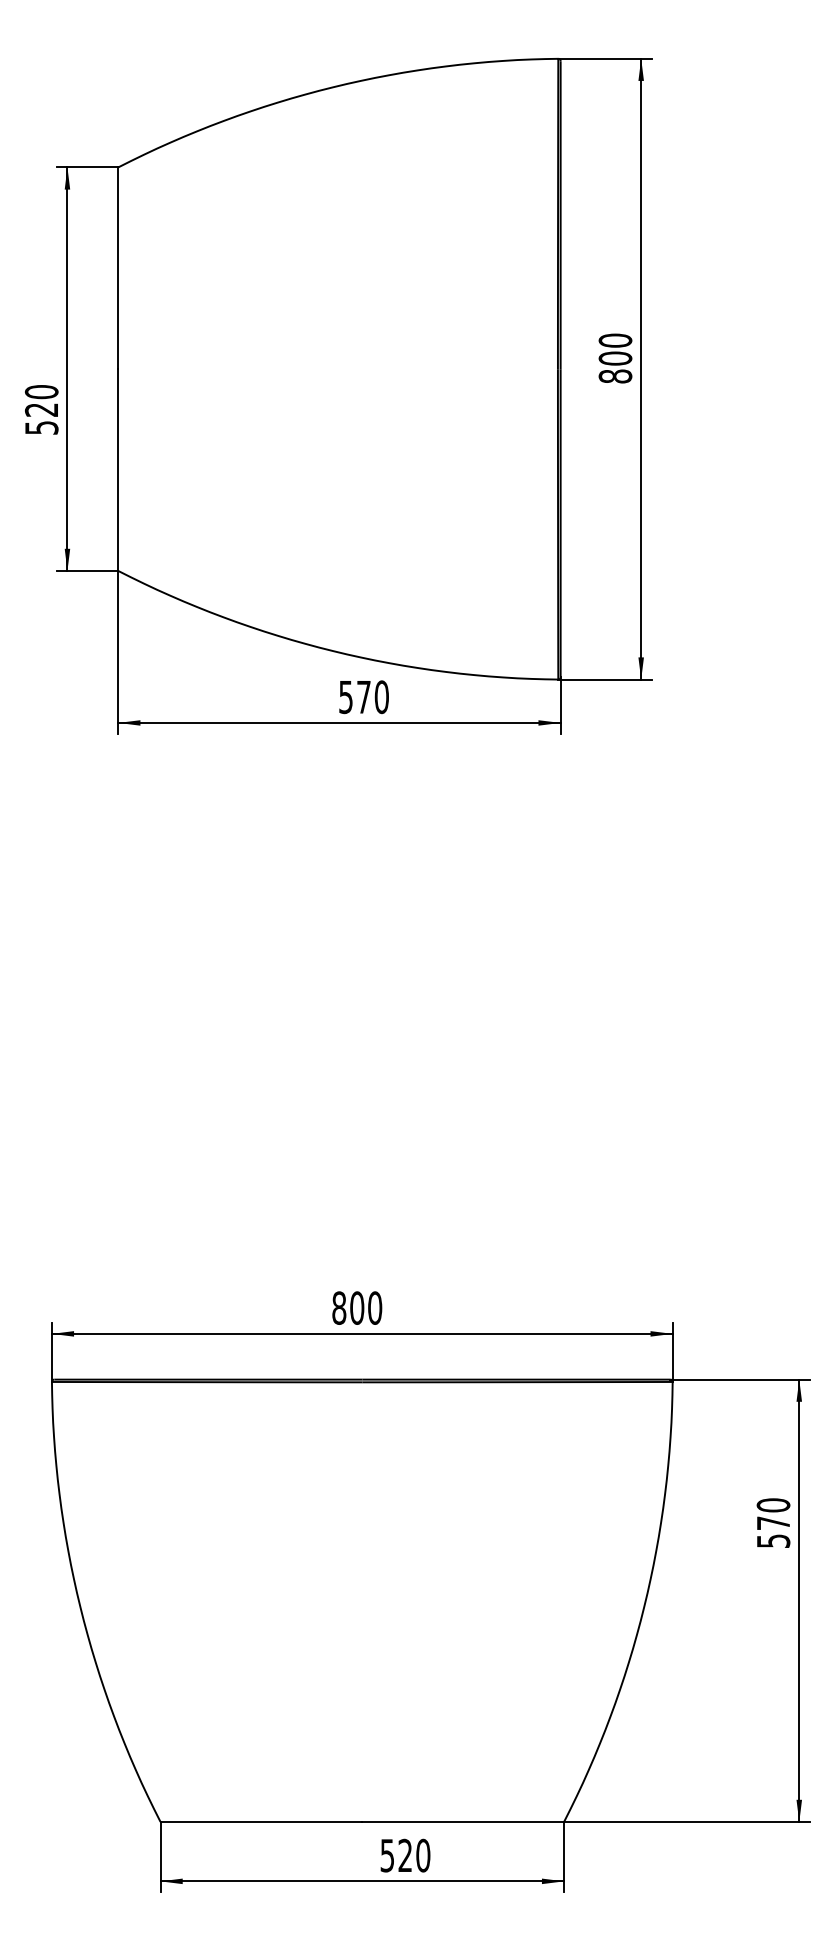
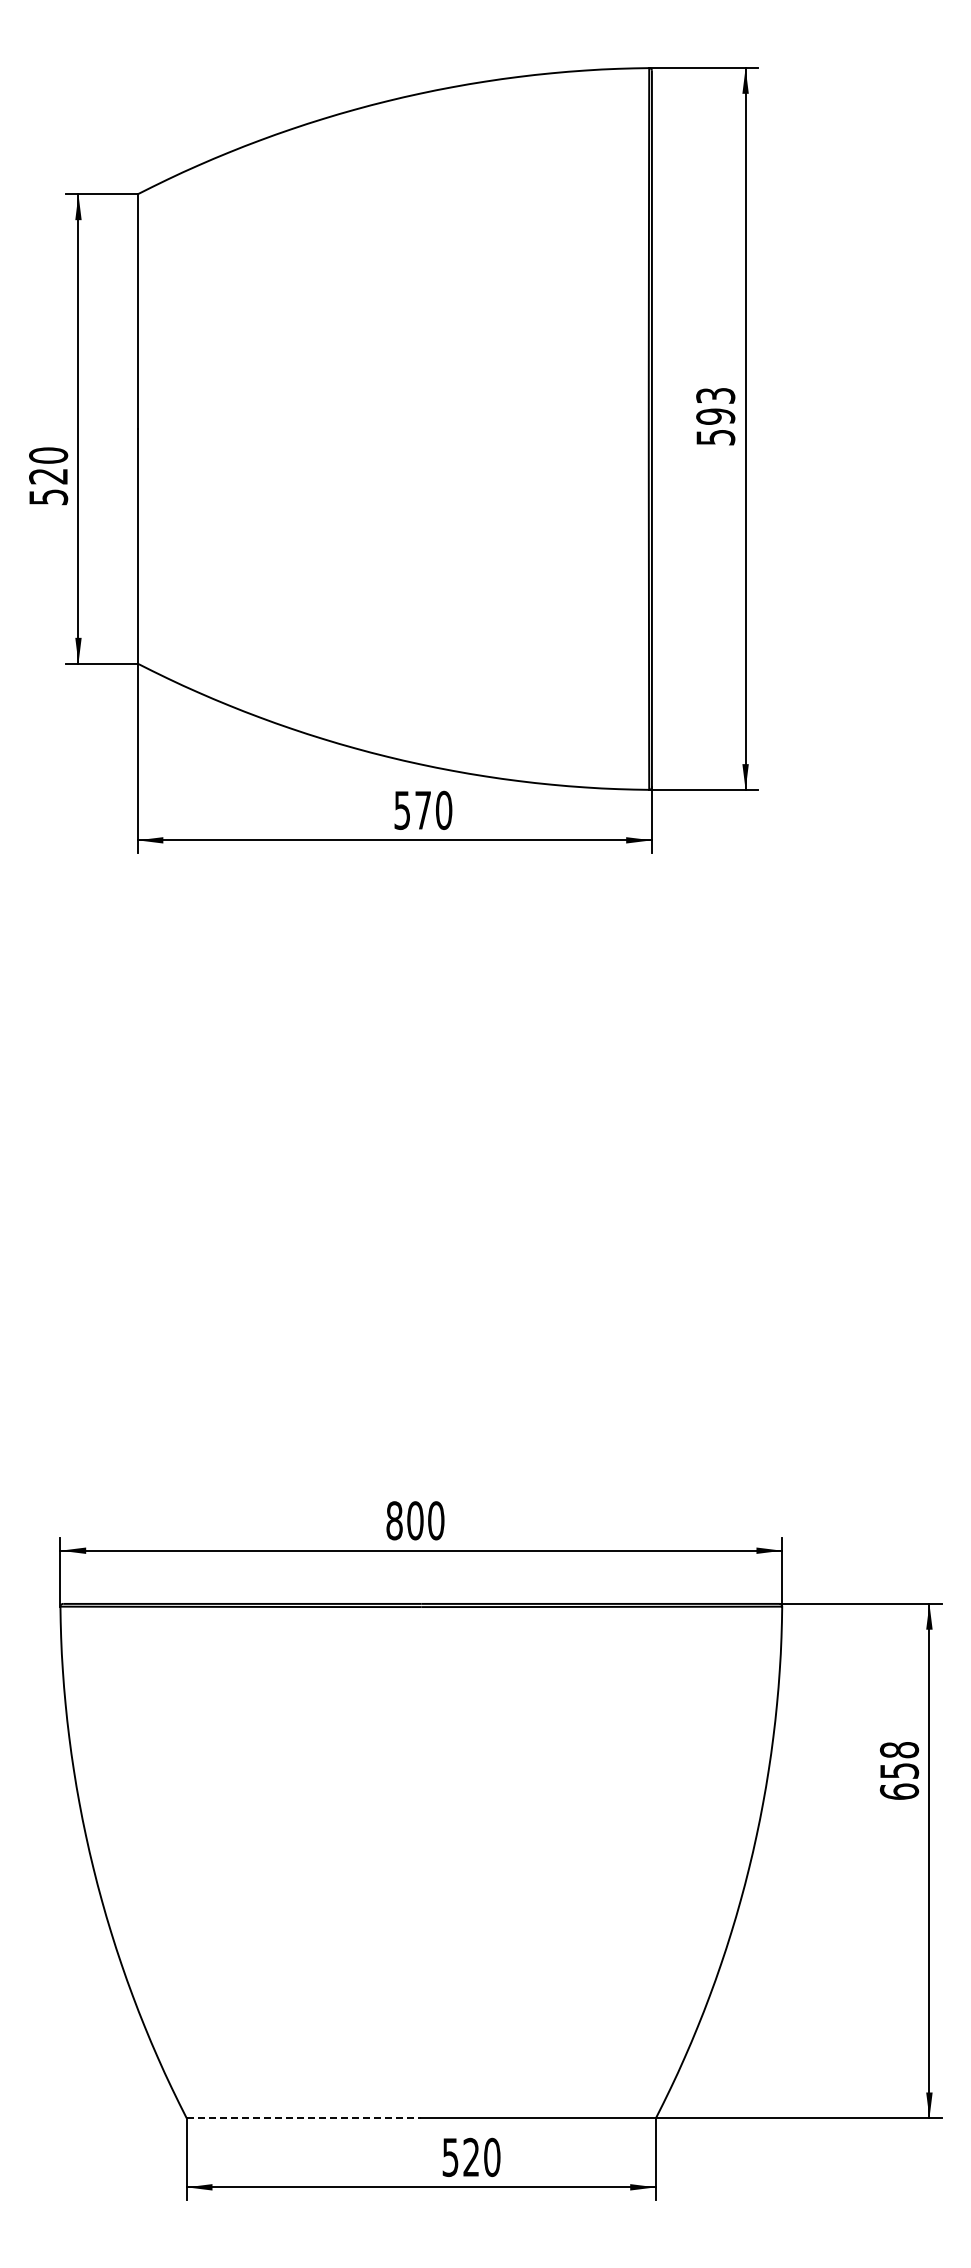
text: (615, 358) -> (715, 416), 800 -> 593
text: (773, 1522) -> (899, 1770), 570 -> 658
line: (261, 1822) -> (304, 2118), solid -> dashed

